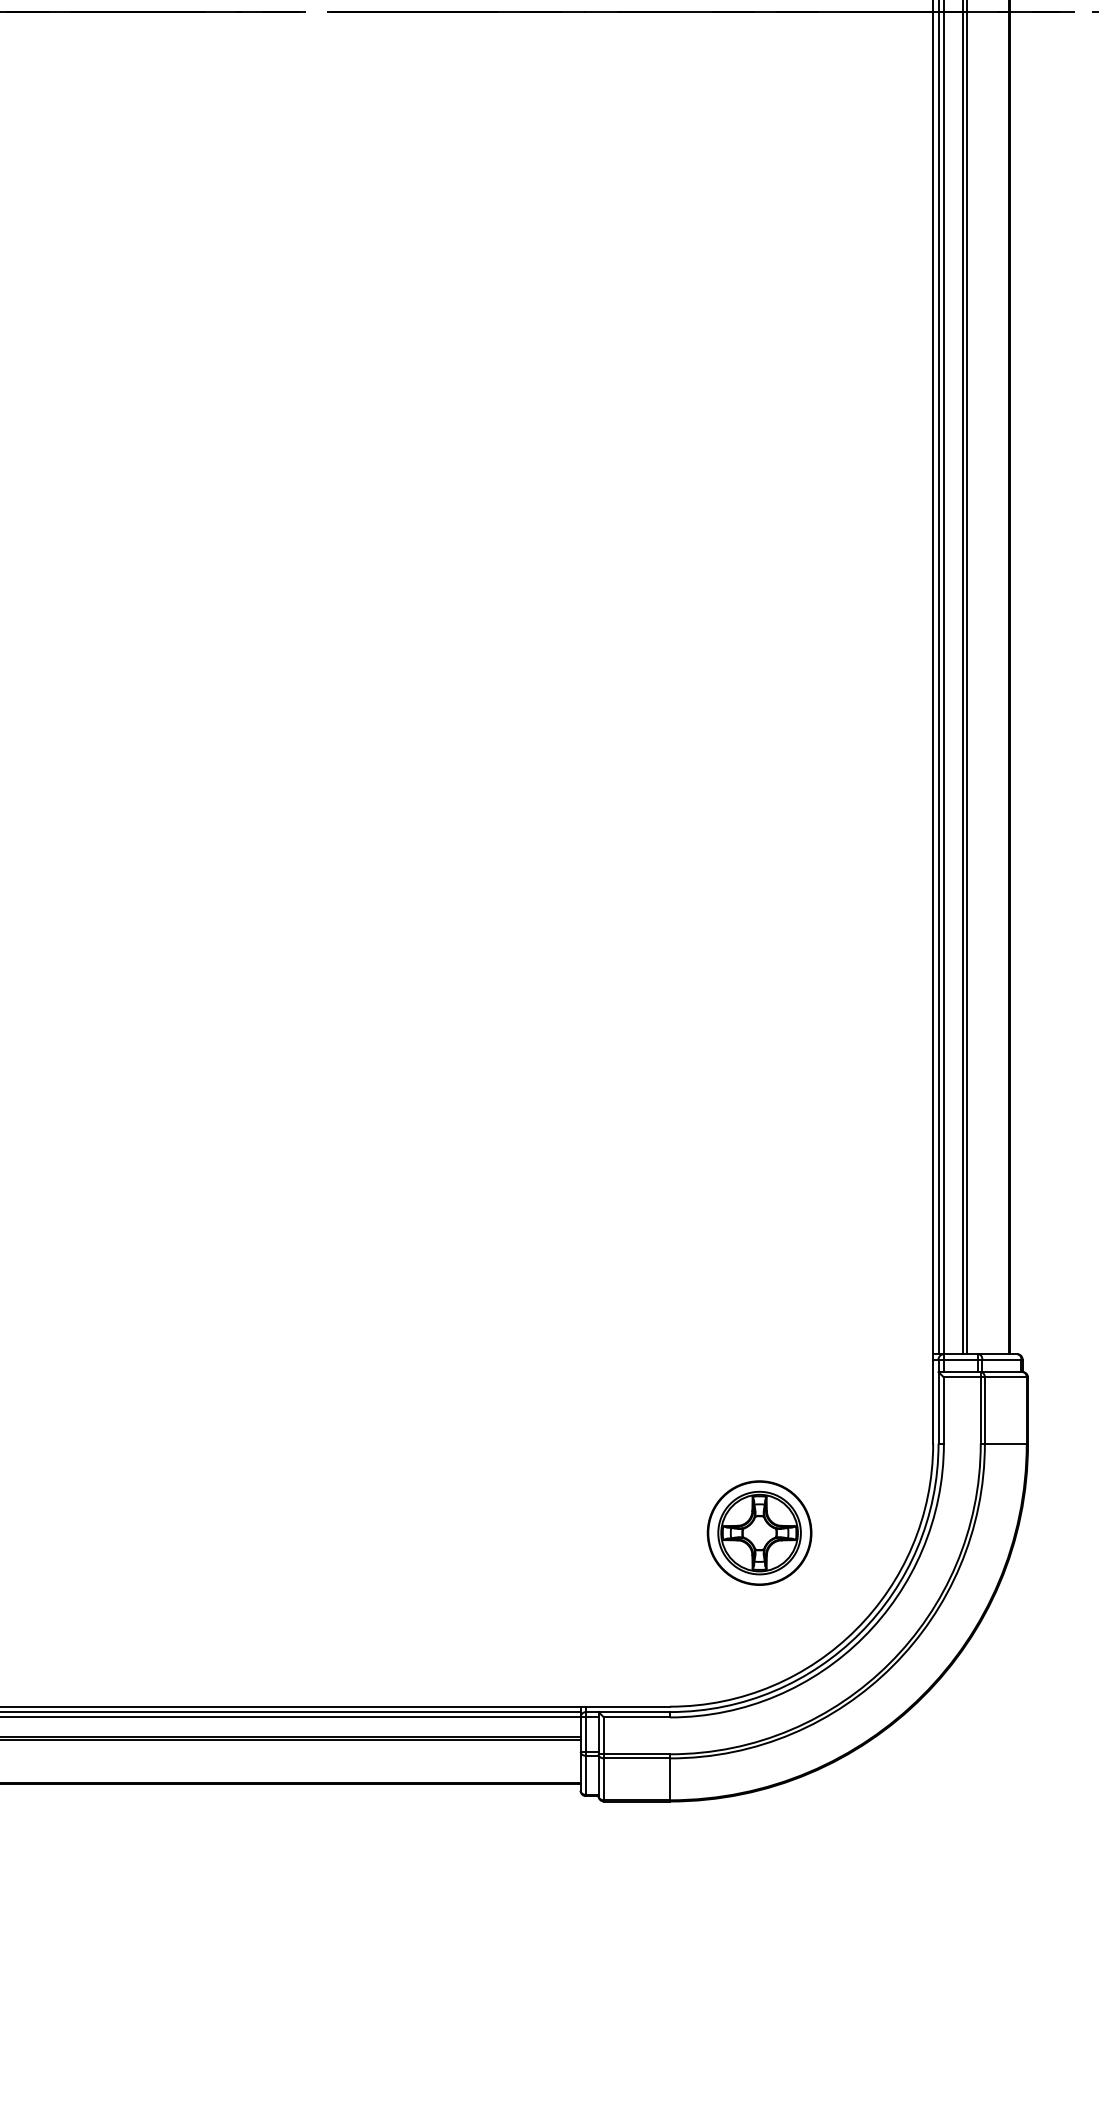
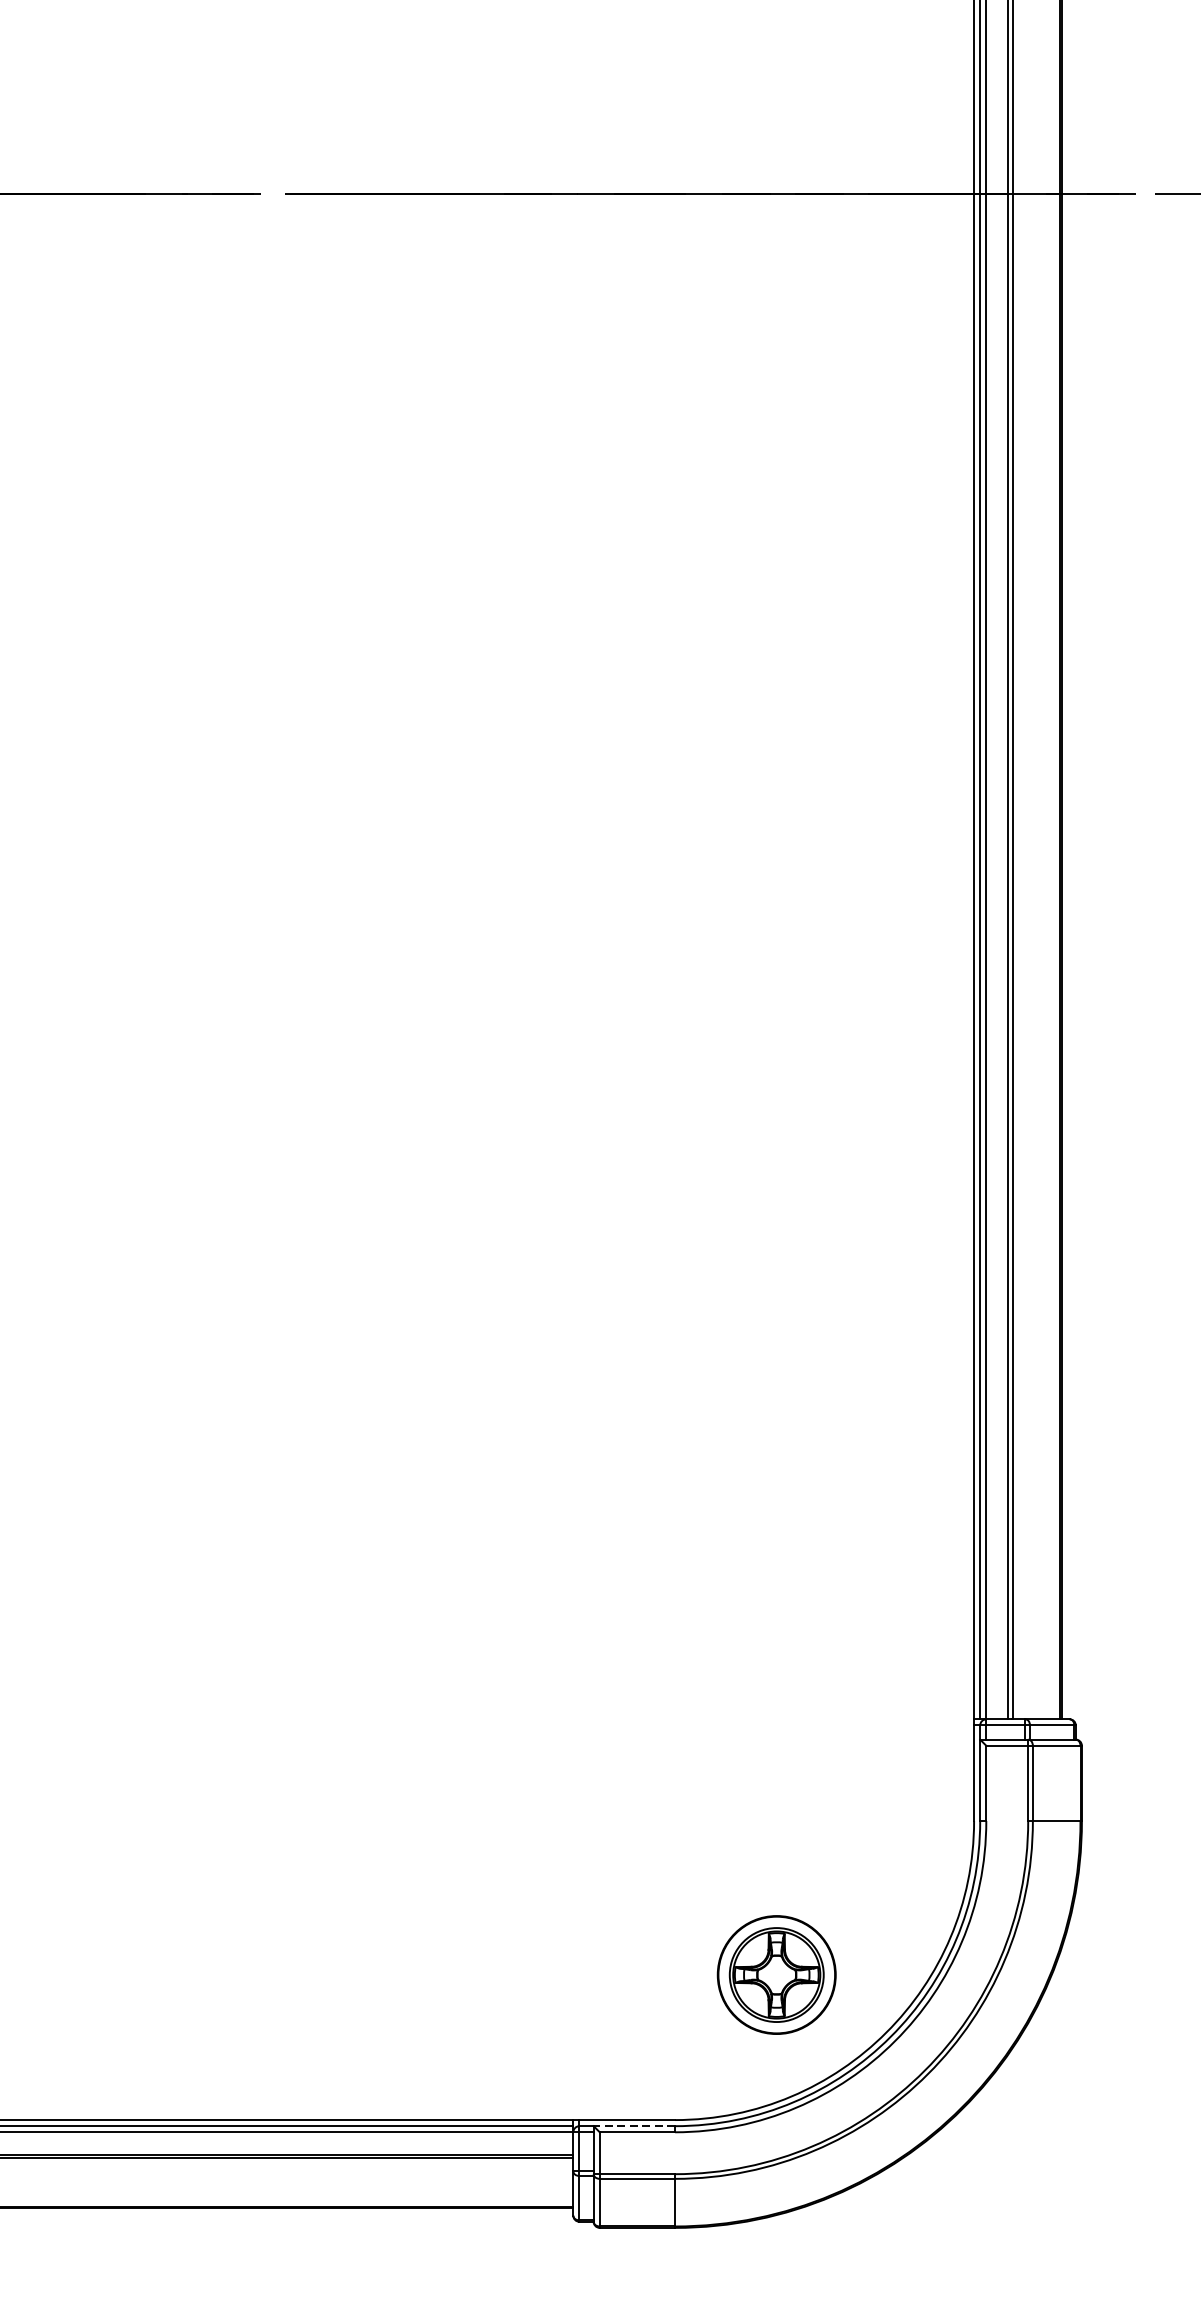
part: (759, 1532) -> (776, 1974), moved
line: (634, 1712) -> (634, 2126), solid -> dashed

